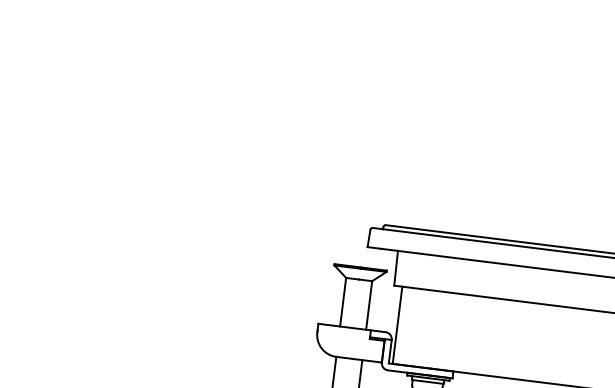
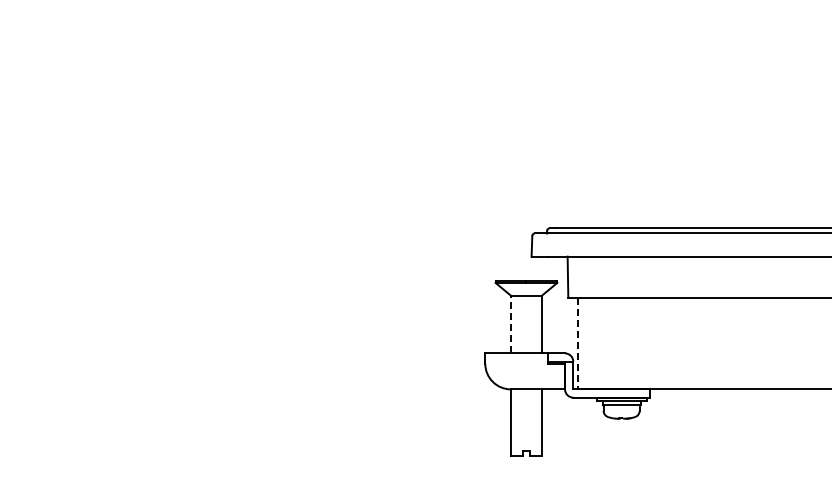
line: (343, 302) -> (511, 324), solid -> dashed
line: (397, 325) -> (577, 343), solid -> dashed

